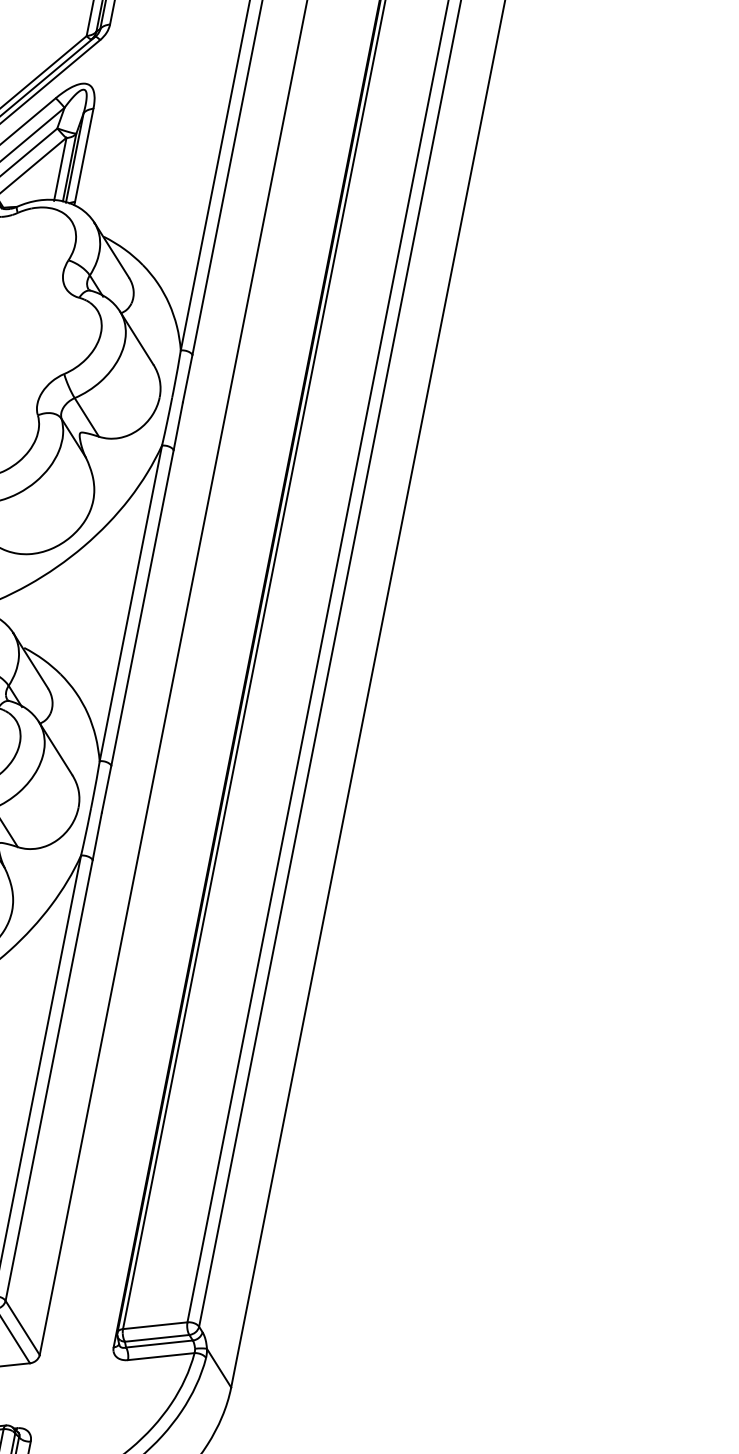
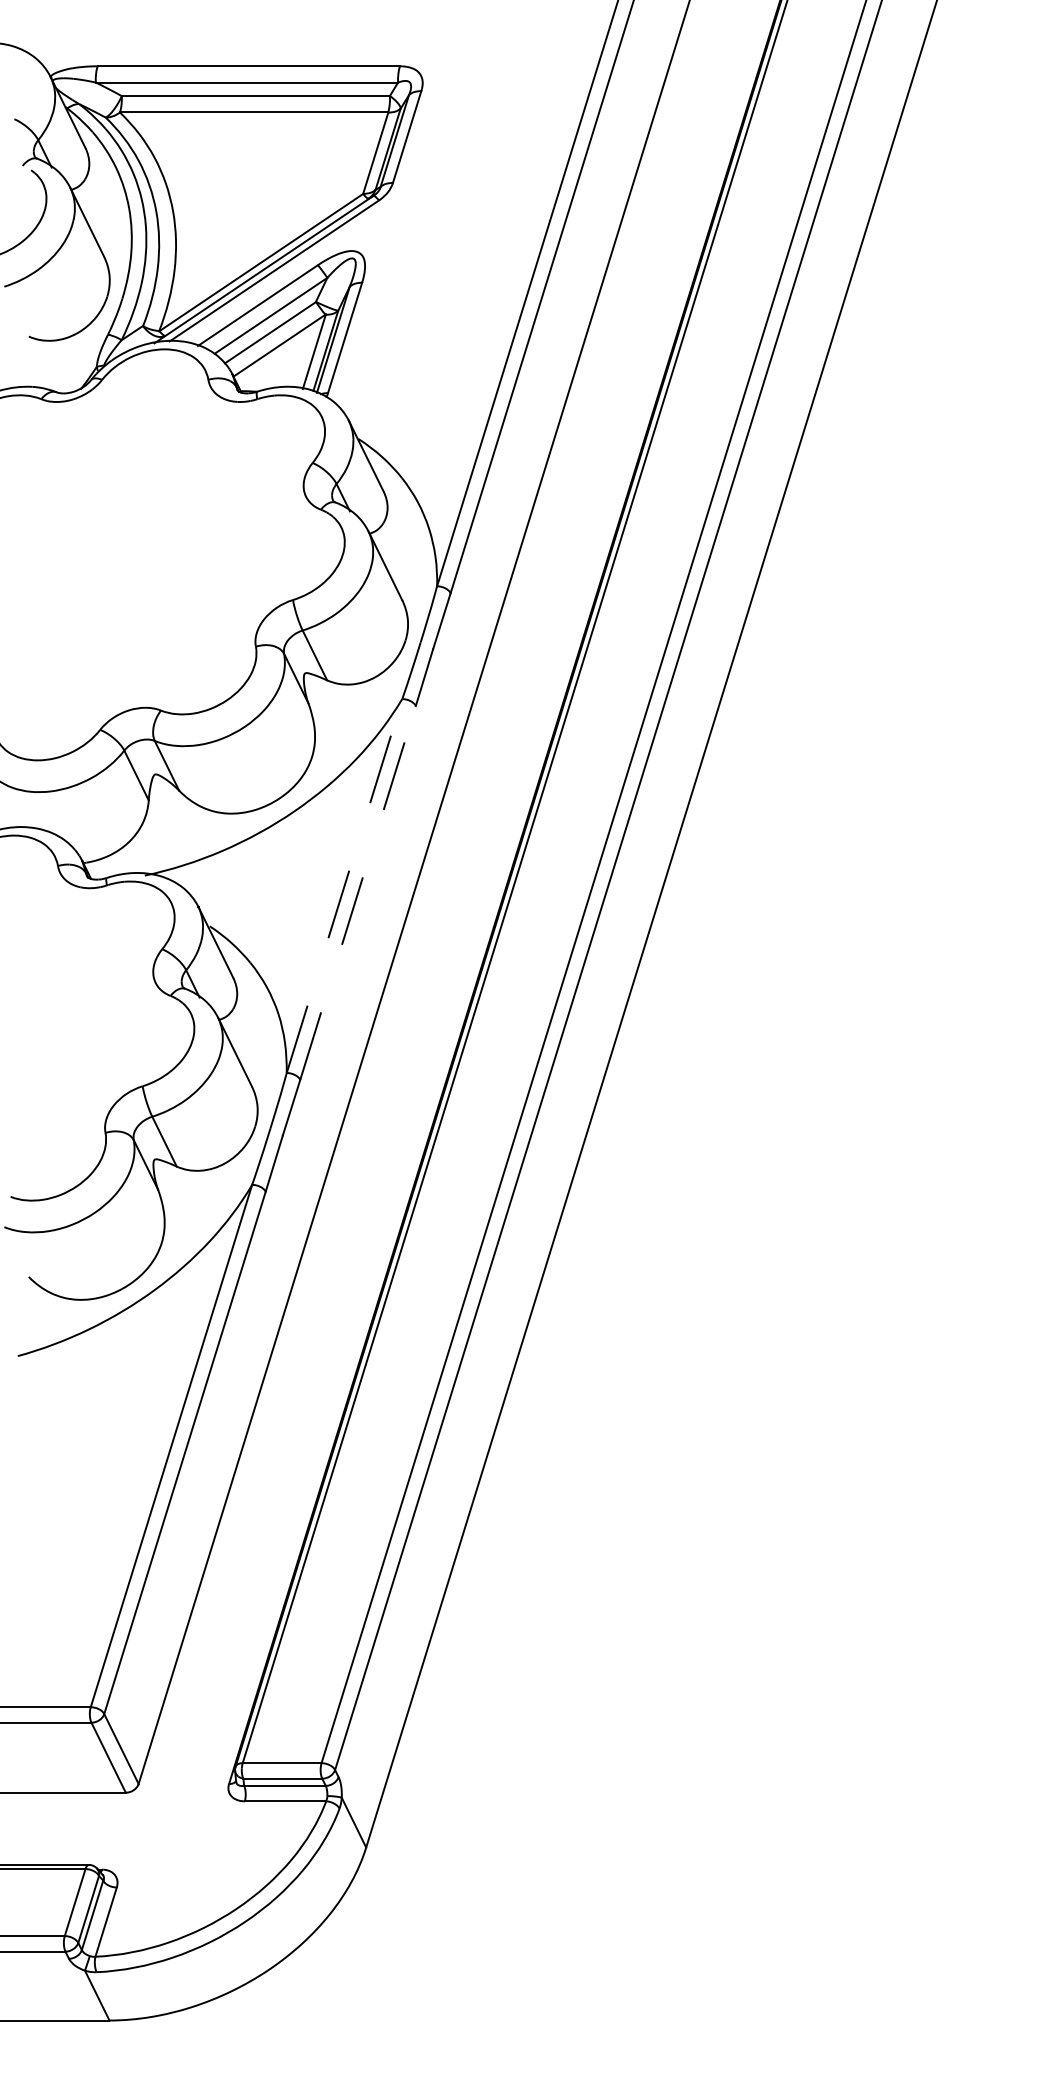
line: (130, 603) -> (344, 886), solid -> dashed
line: (142, 607) -> (358, 892), solid -> dashed

